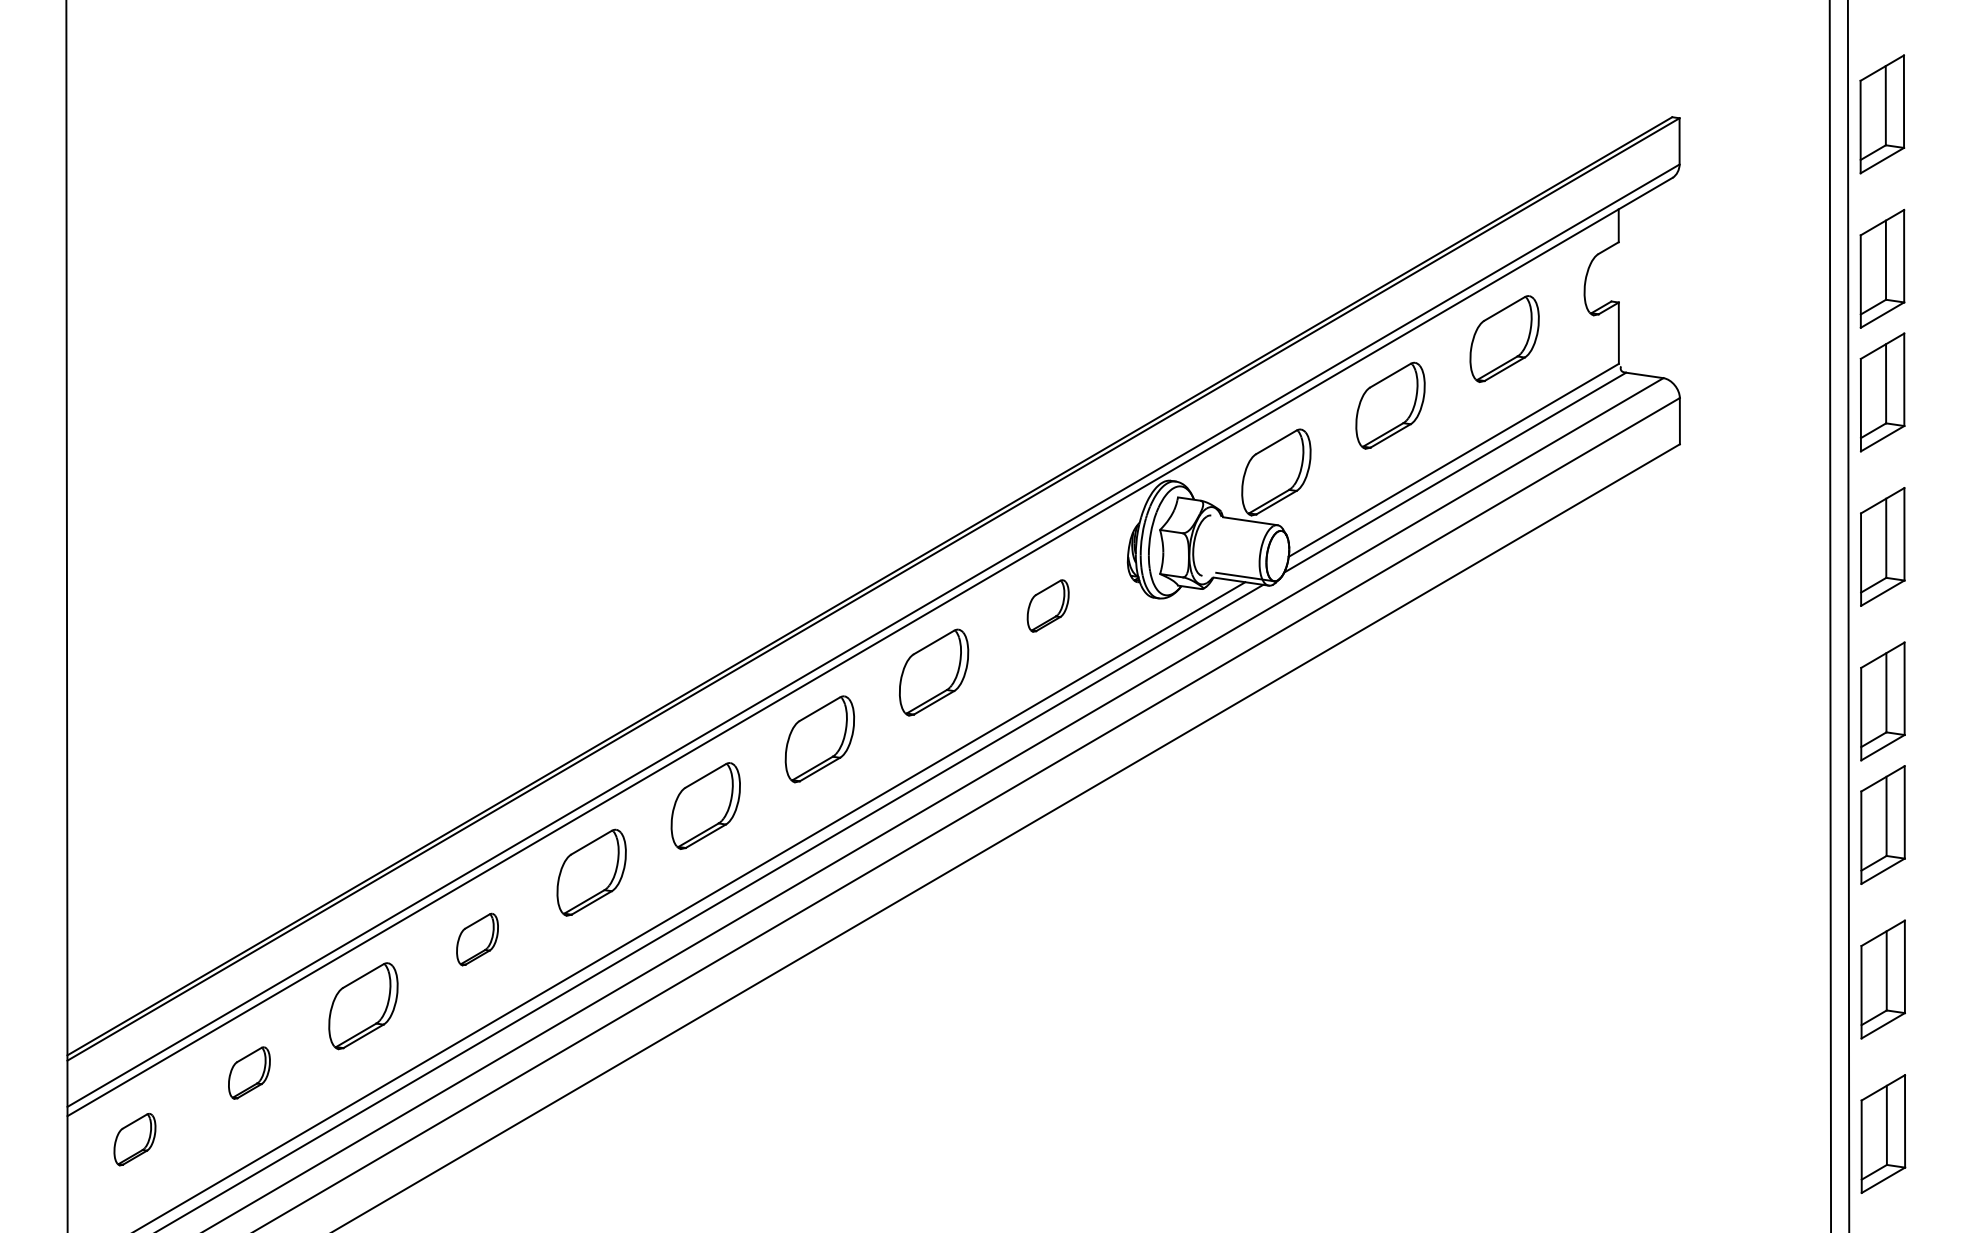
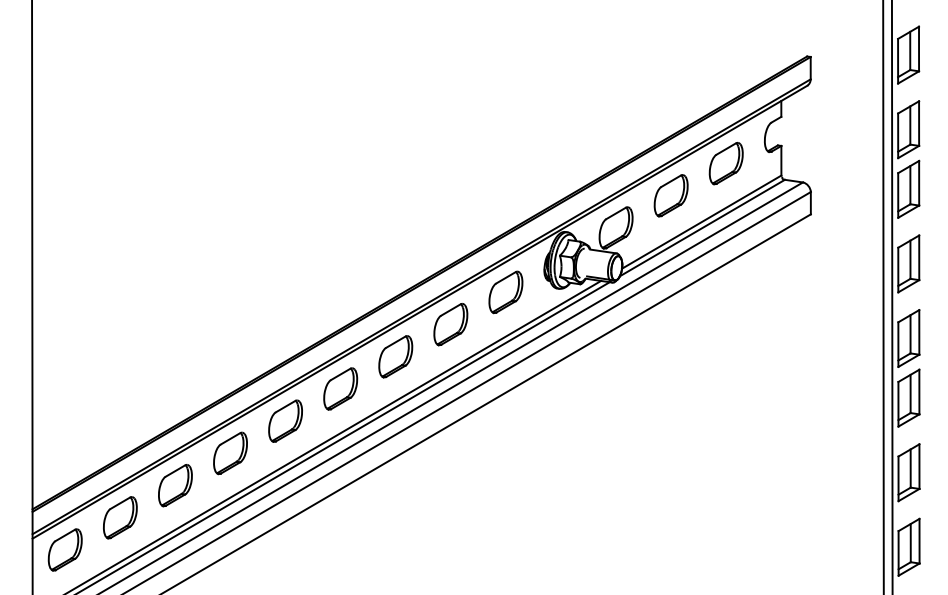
part: (1047, 606) -> (505, 292), size x1.67
part: (477, 939) -> (230, 453), size x1.67
part: (249, 1072) -> (120, 517), size x1.67
part: (133, 1138) -> (64, 549), size x1.67

